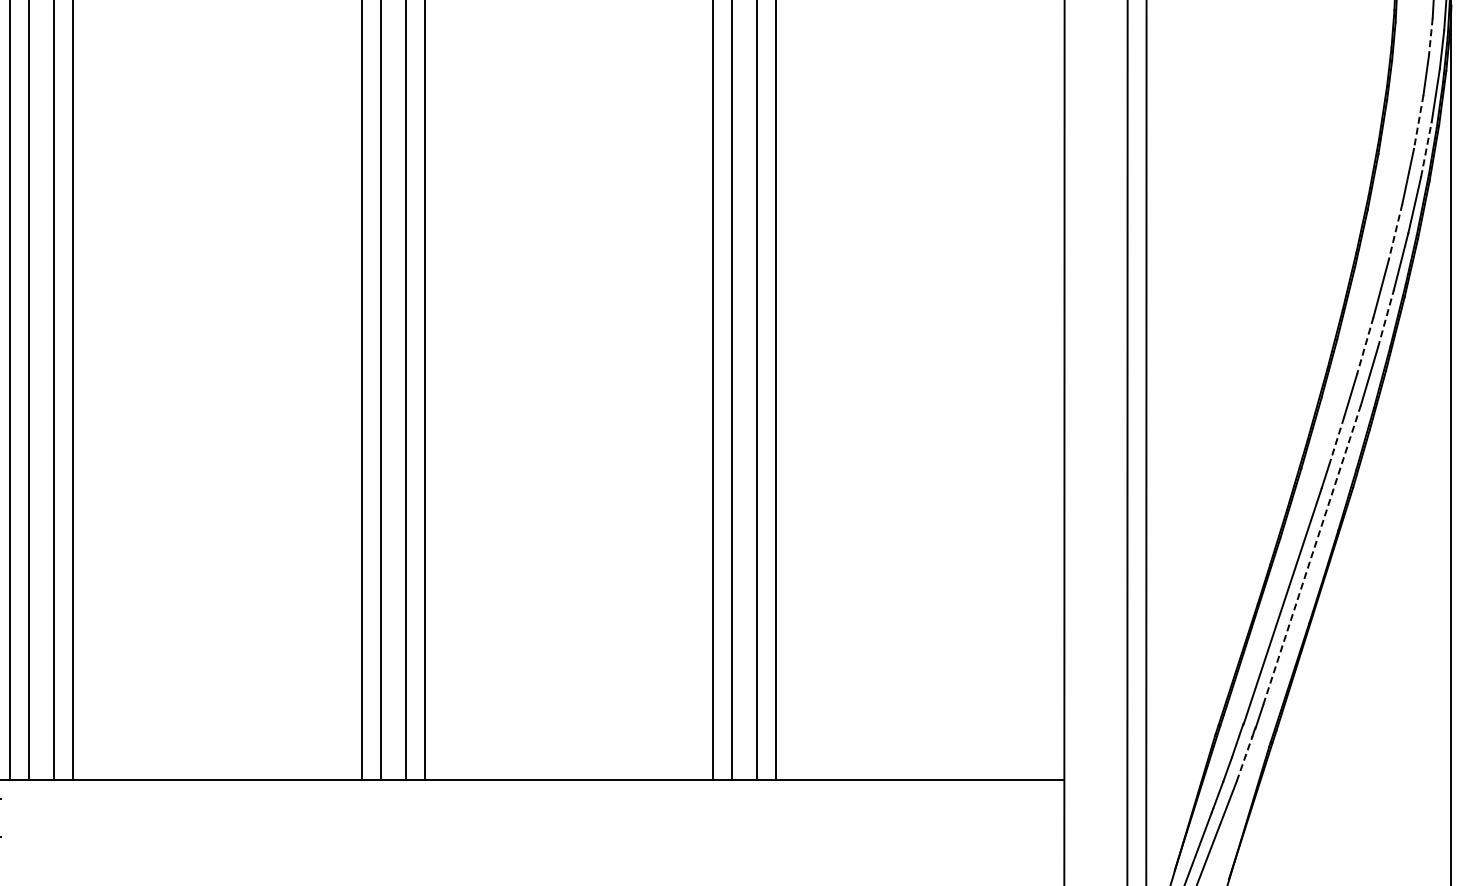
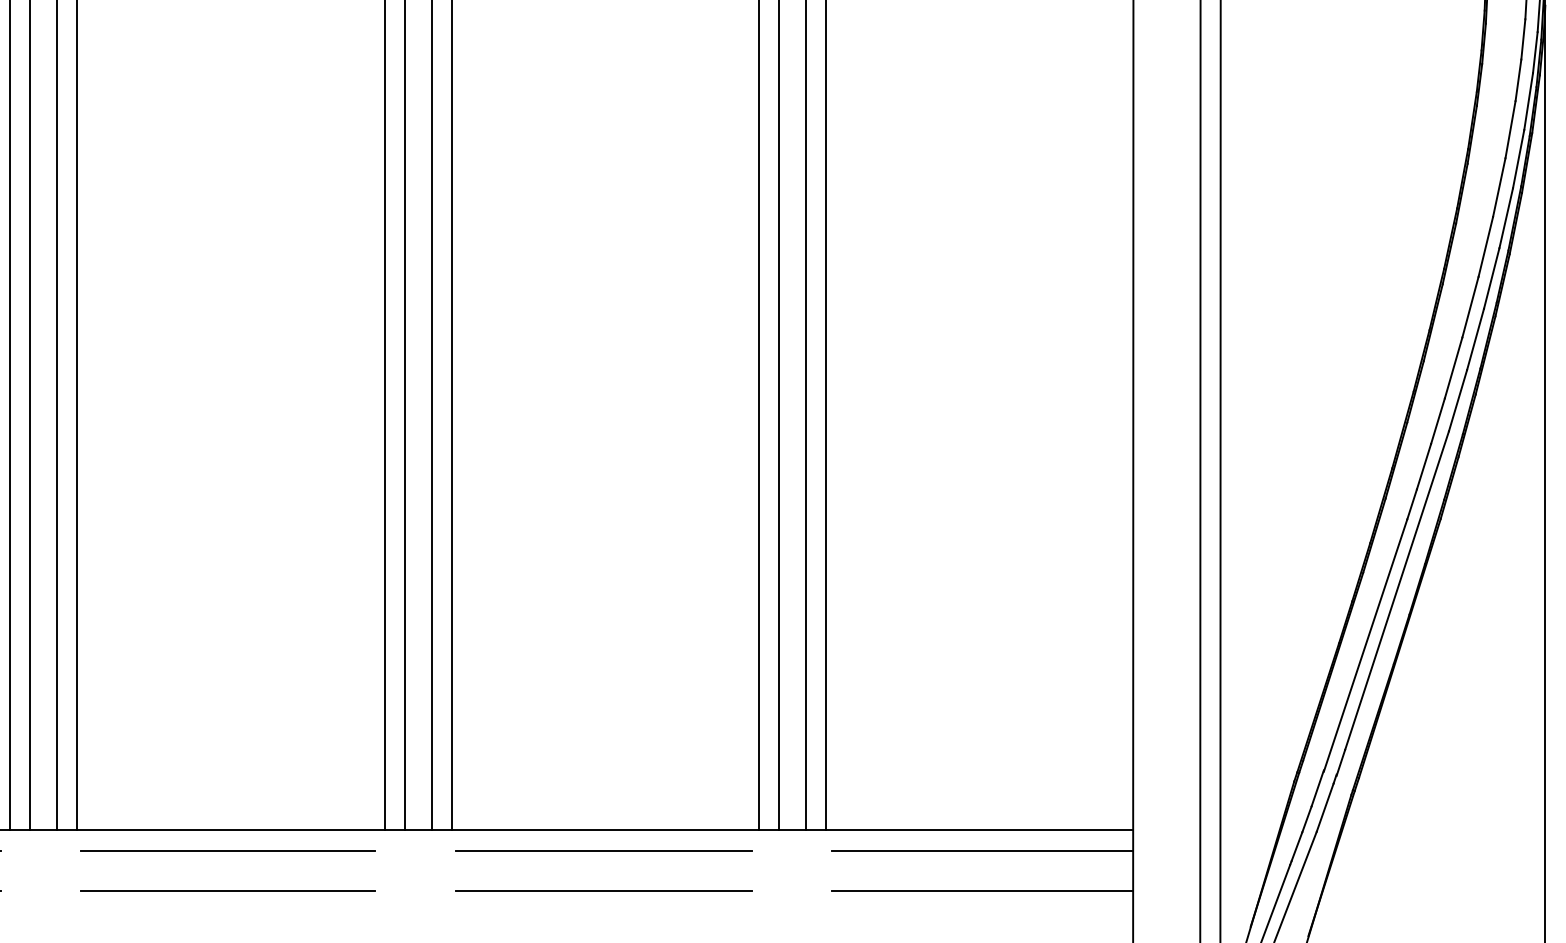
line: (1430, 37) -> (1523, 39), dashed -> solid
line: (1418, 122) -> (1510, 130), dashed -> solid
line: (1426, 149) -> (1518, 158), dashed -> solid
line: (1395, 232) -> (1485, 247), dashed -> solid
line: (1385, 319) -> (1475, 339), dashed -> solid
line: (1365, 345) -> (1453, 367), dashed -> solid
line: (1337, 438) -> (1424, 466), dashed -> solid
line: (1312, 554) -> (1397, 590), dashed -> solid
line: (1244, 758) -> (1324, 807), dashed -> solid
line: (214, 799) -> (228, 851), added
line: (566, 799) -> (603, 851), added
line: (922, 799) -> (982, 851), added
line: (214, 836) -> (228, 890), added
line: (566, 836) -> (603, 890), added
line: (922, 836) -> (982, 890), added

